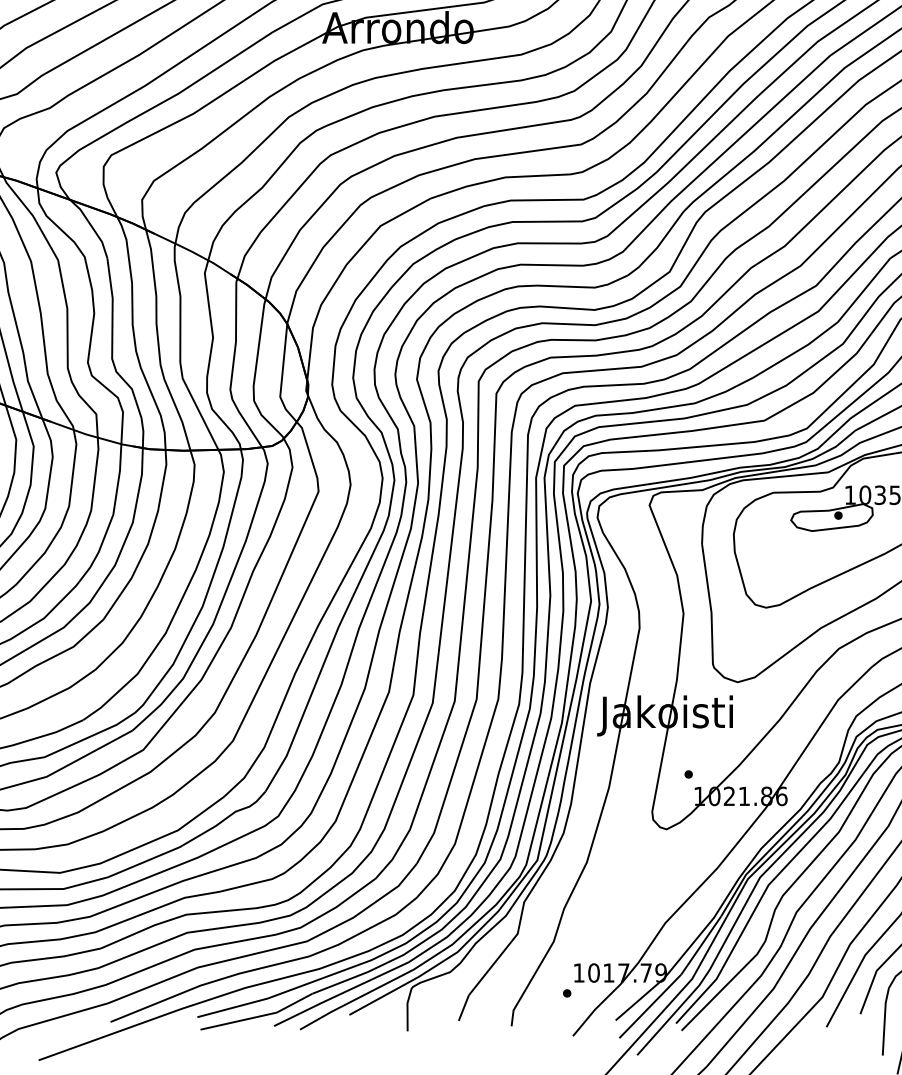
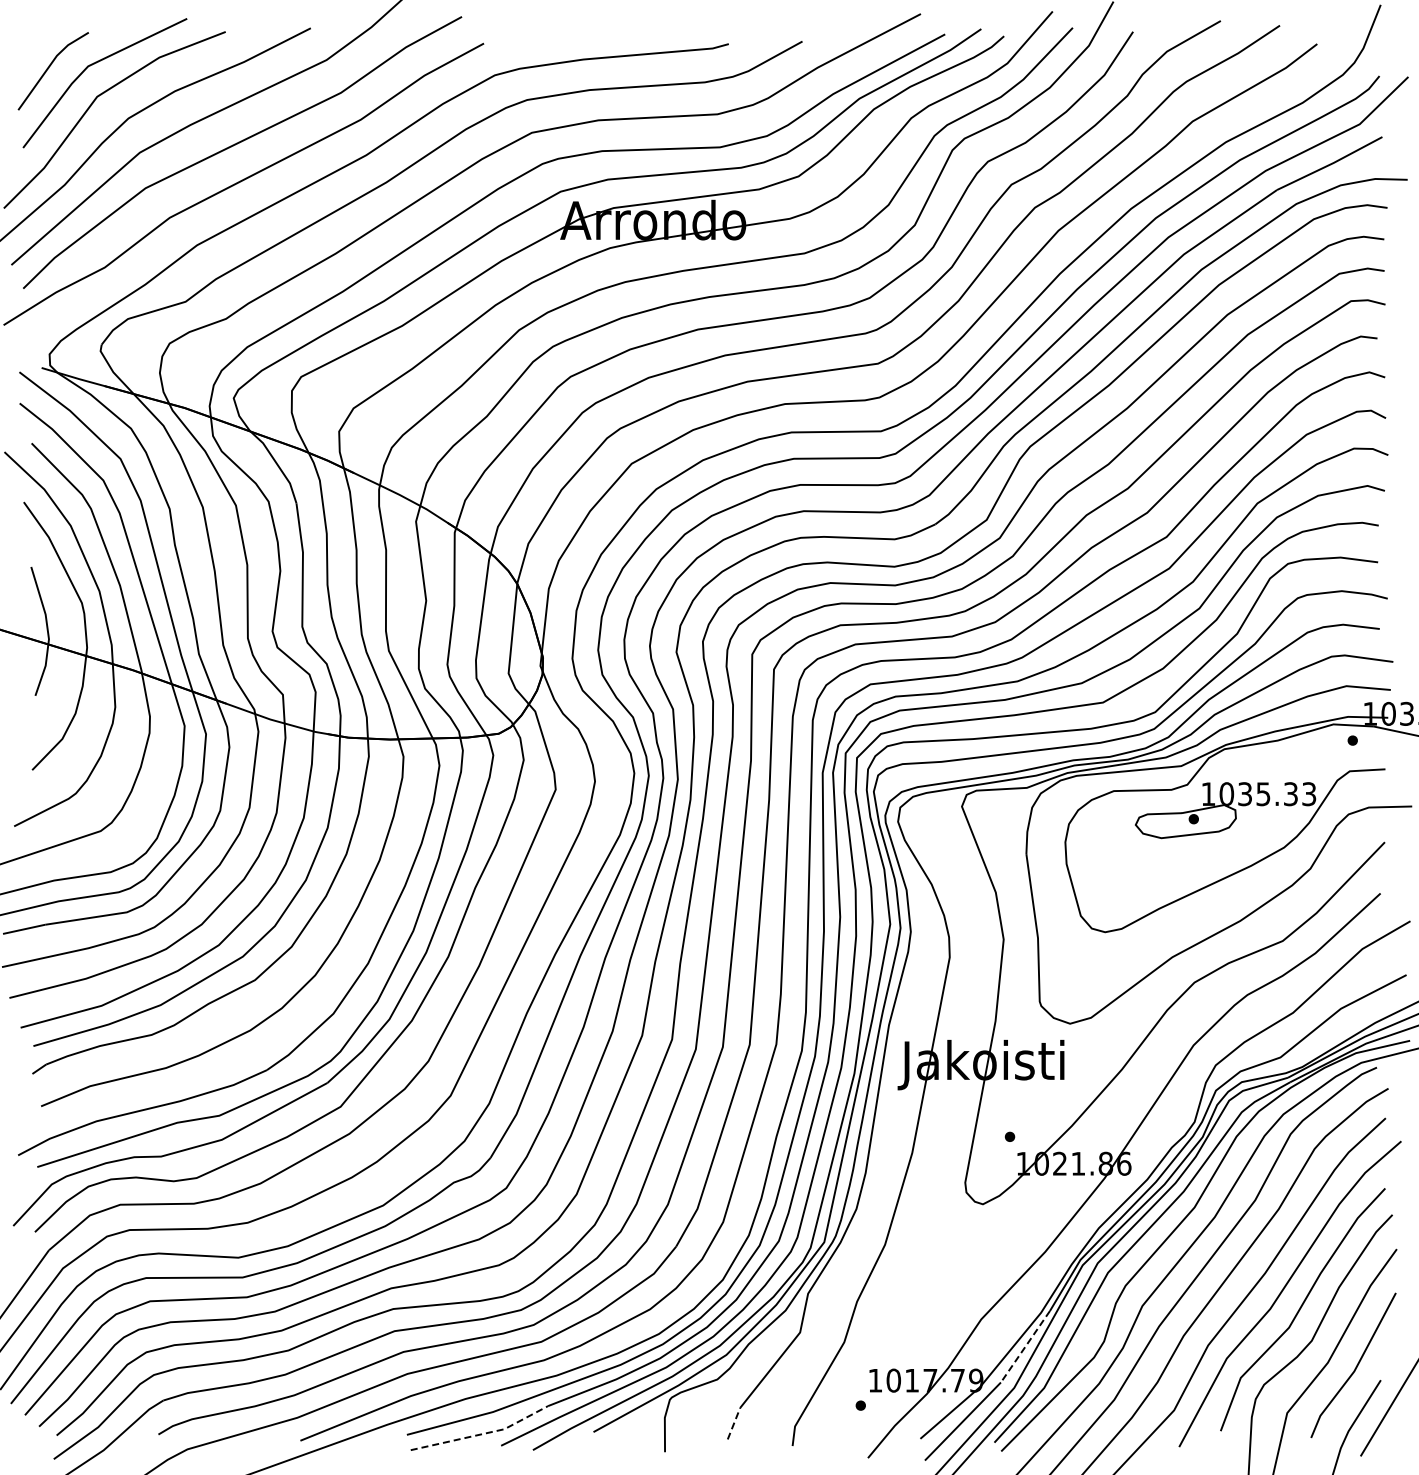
line: (701, 946) -> (1025, 1347), solid -> dashed
line: (464, 1007) -> (734, 1423), solid -> dashed
line: (258, 1016) -> (482, 1434), solid -> dashed

